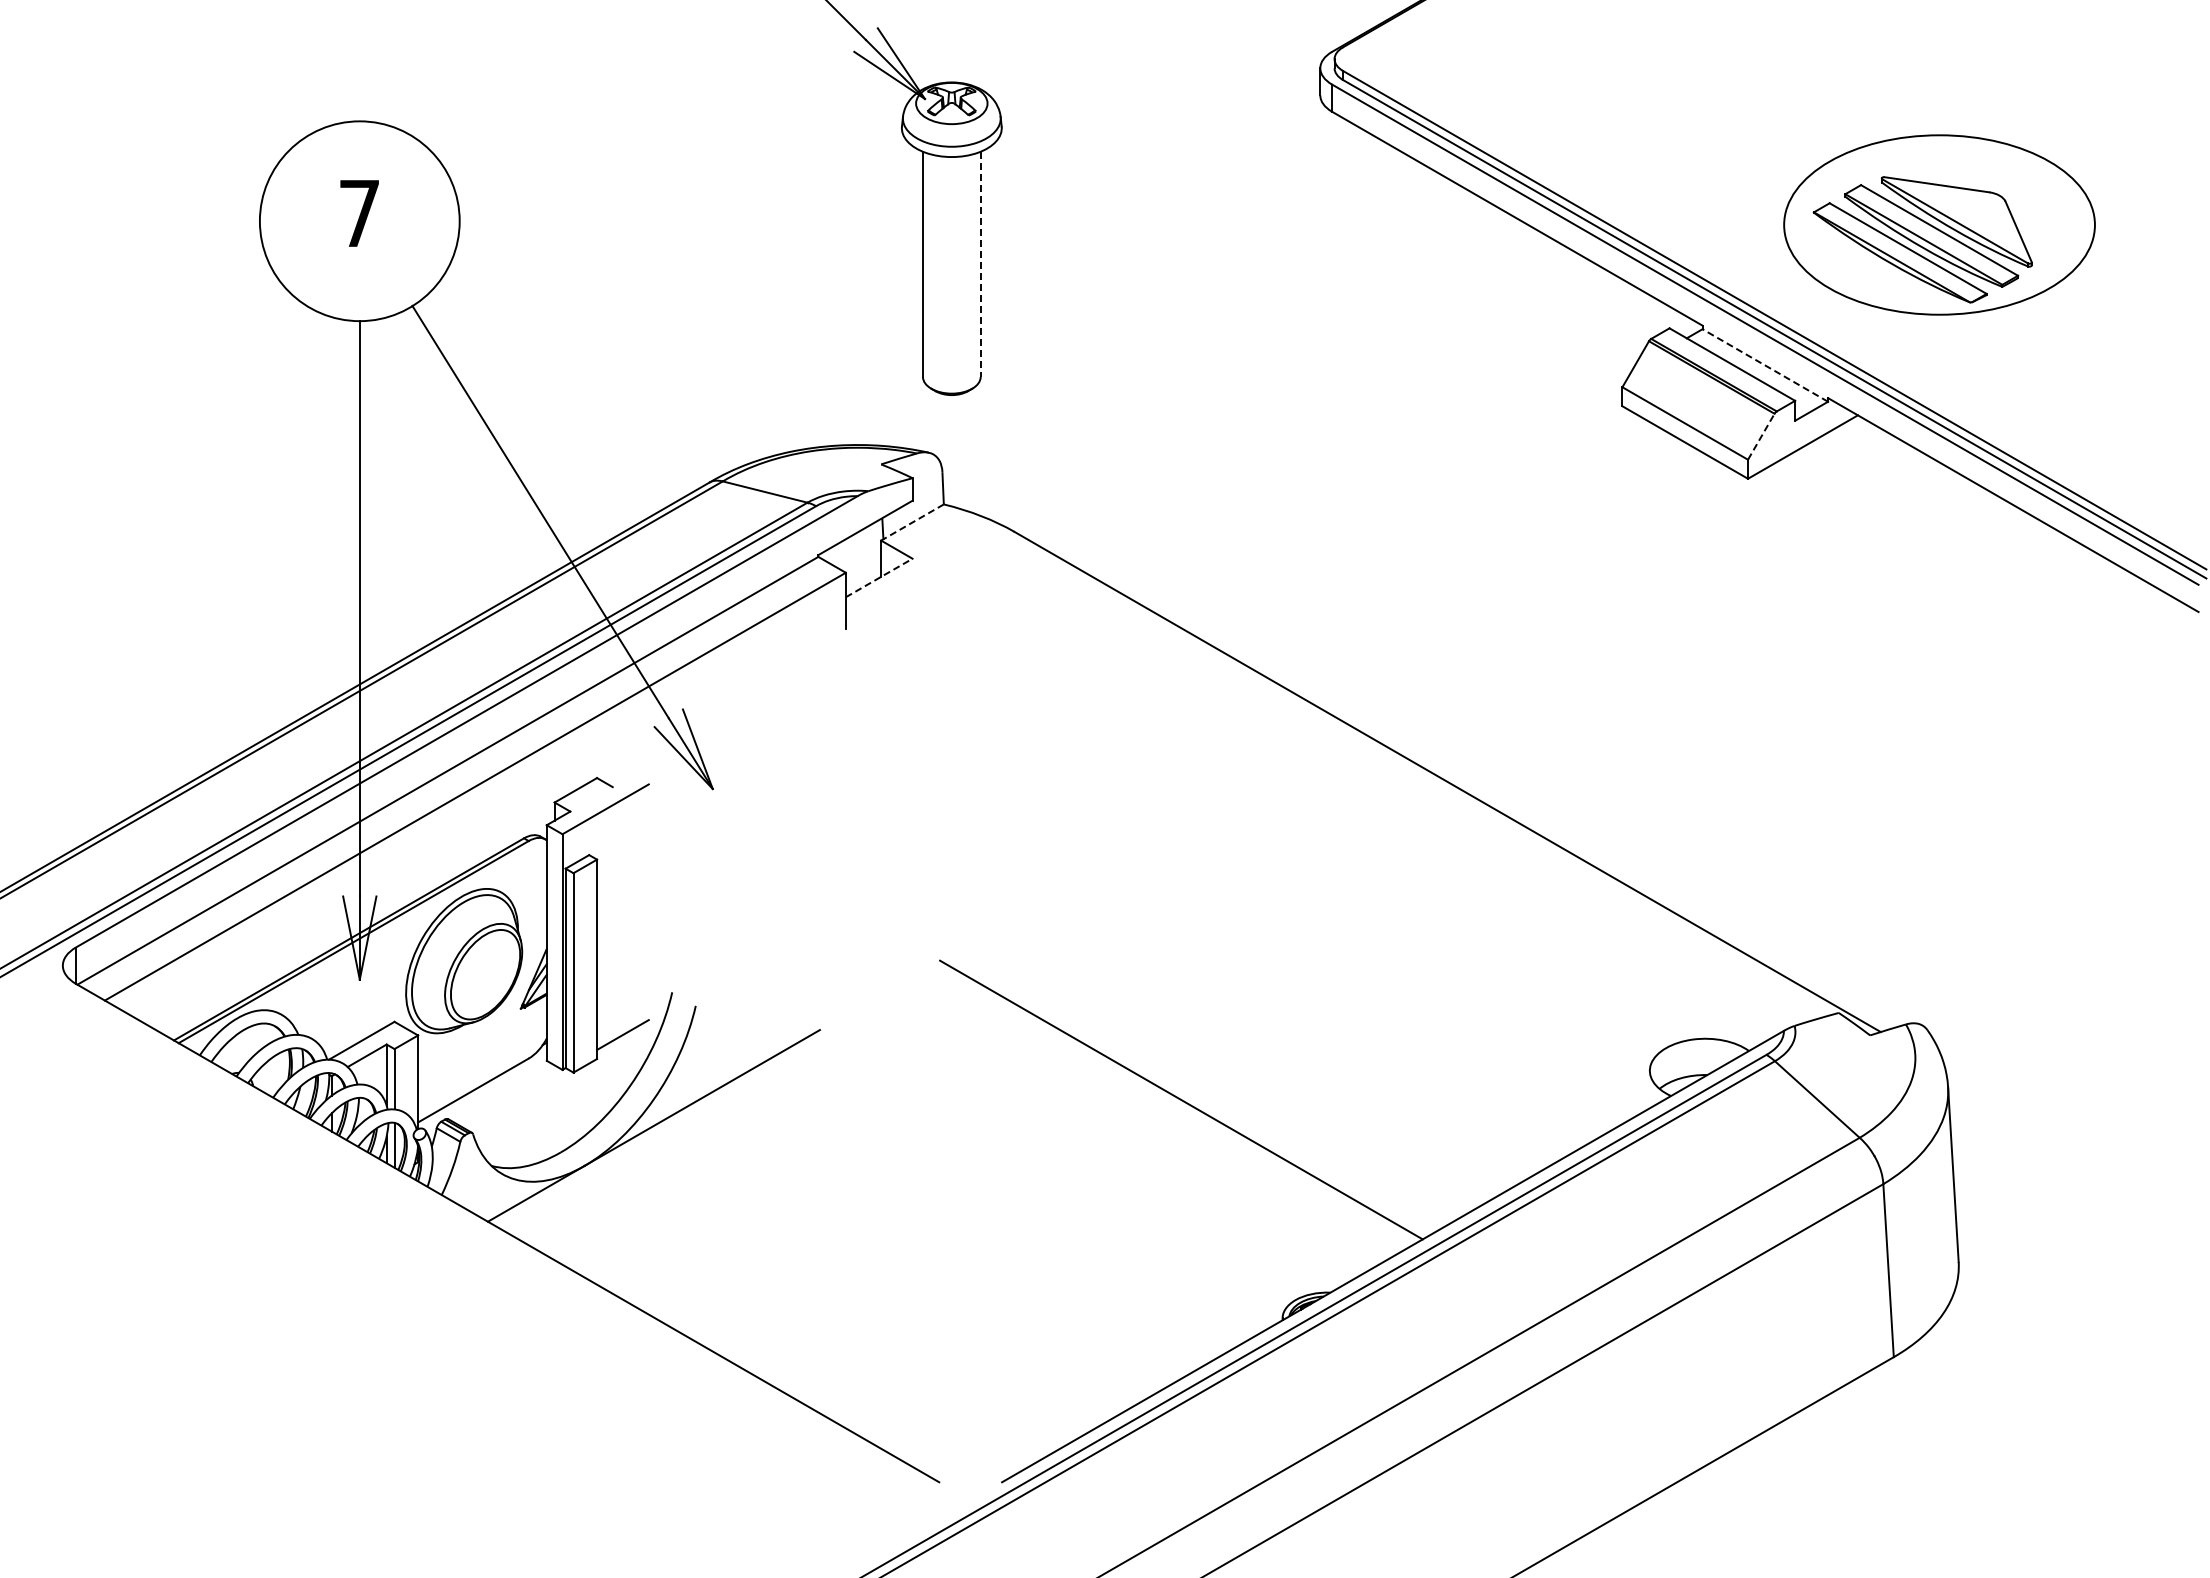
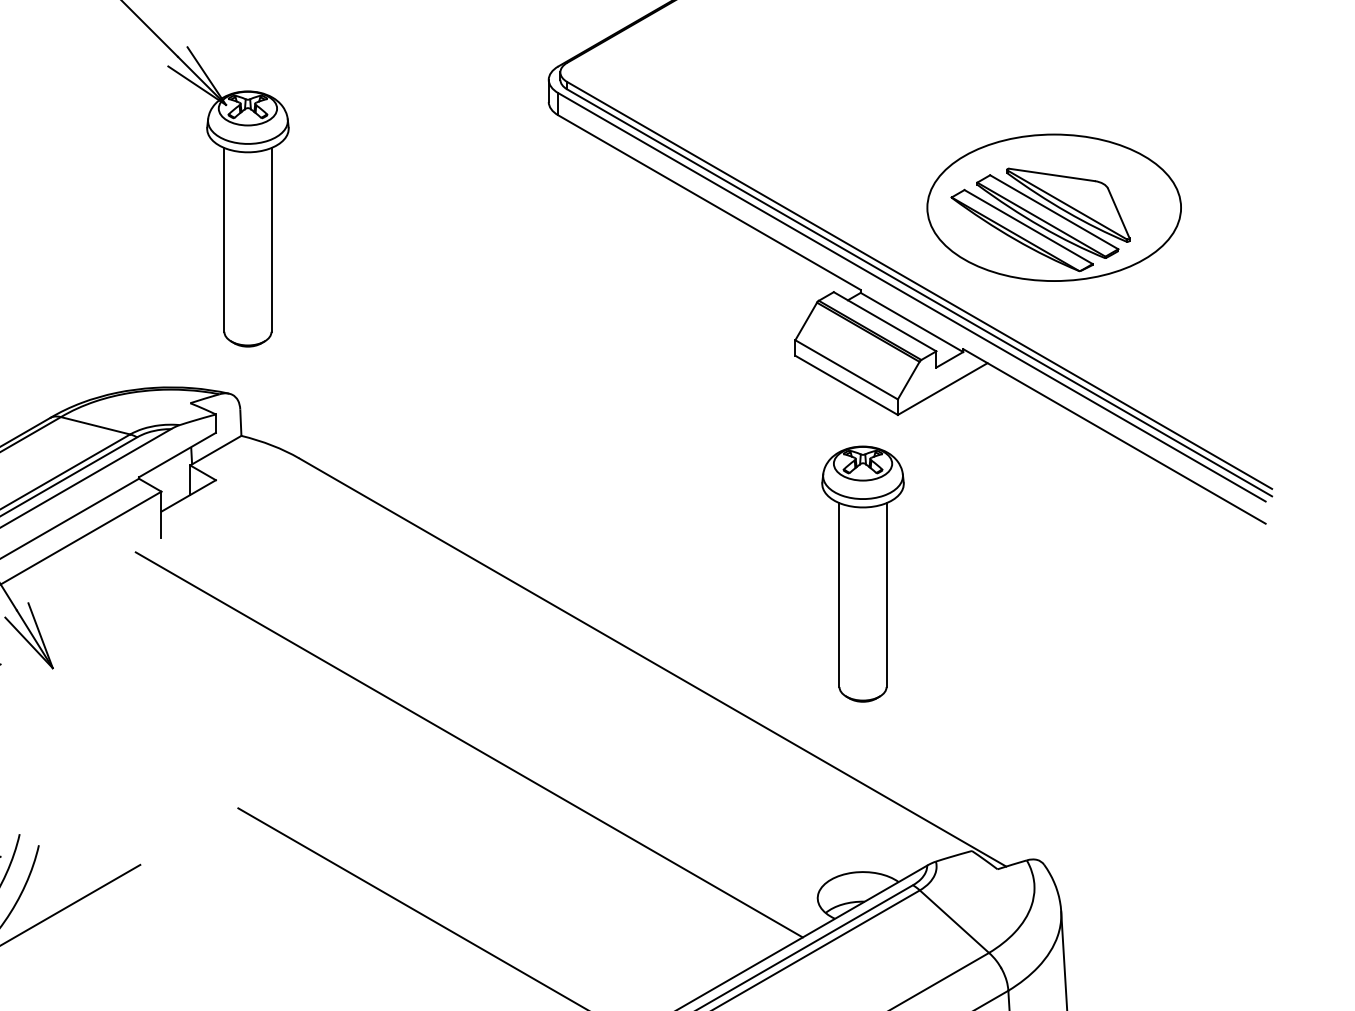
line: (980, 264) -> (271, 240), dashed -> solid
line: (1765, 365) -> (912, 322), dashed -> solid
line: (1761, 436) -> (908, 380), dashed -> solid
line: (913, 521) -> (216, 449), dashed -> solid
line: (879, 577) -> (188, 495), dashed -> solid
part: (1705, 673) -> (863, 573), added
line: (1222, 882) -> (468, 744), added

